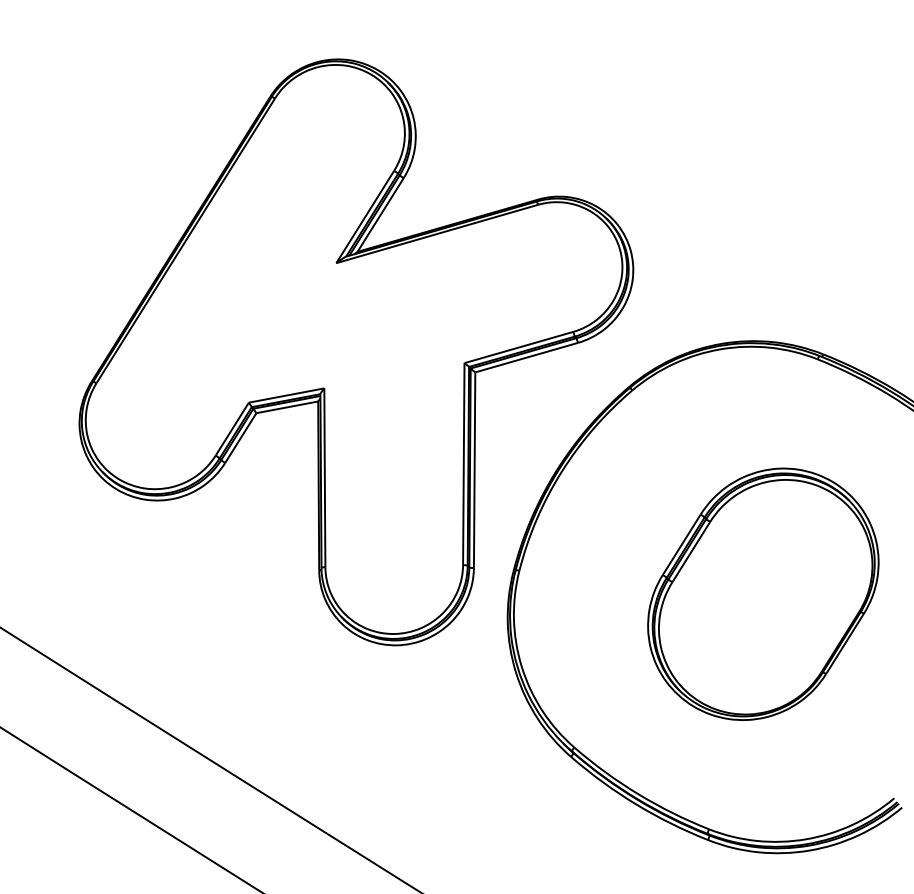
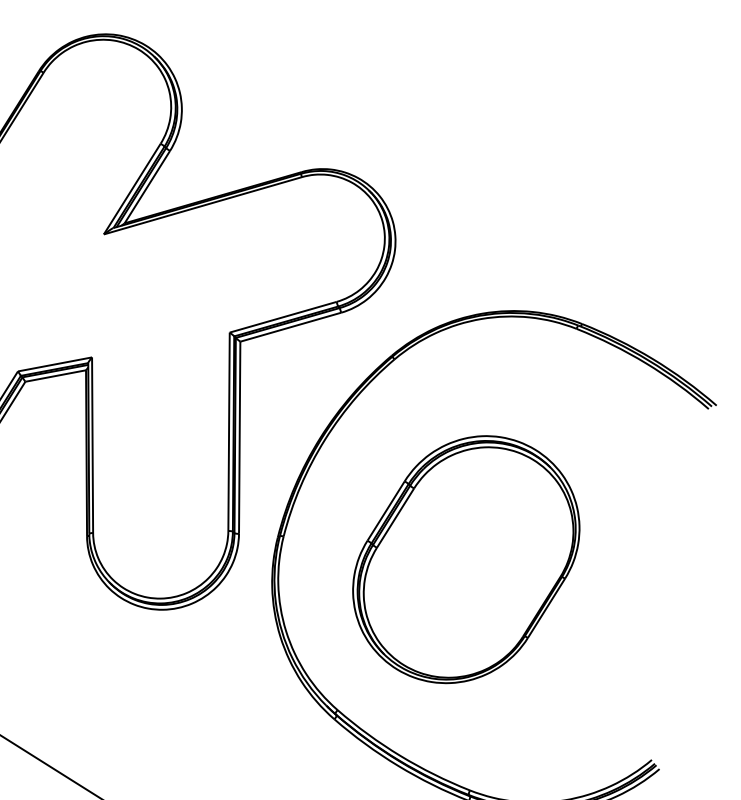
part: (763, 593) -> (466, 558), moved

